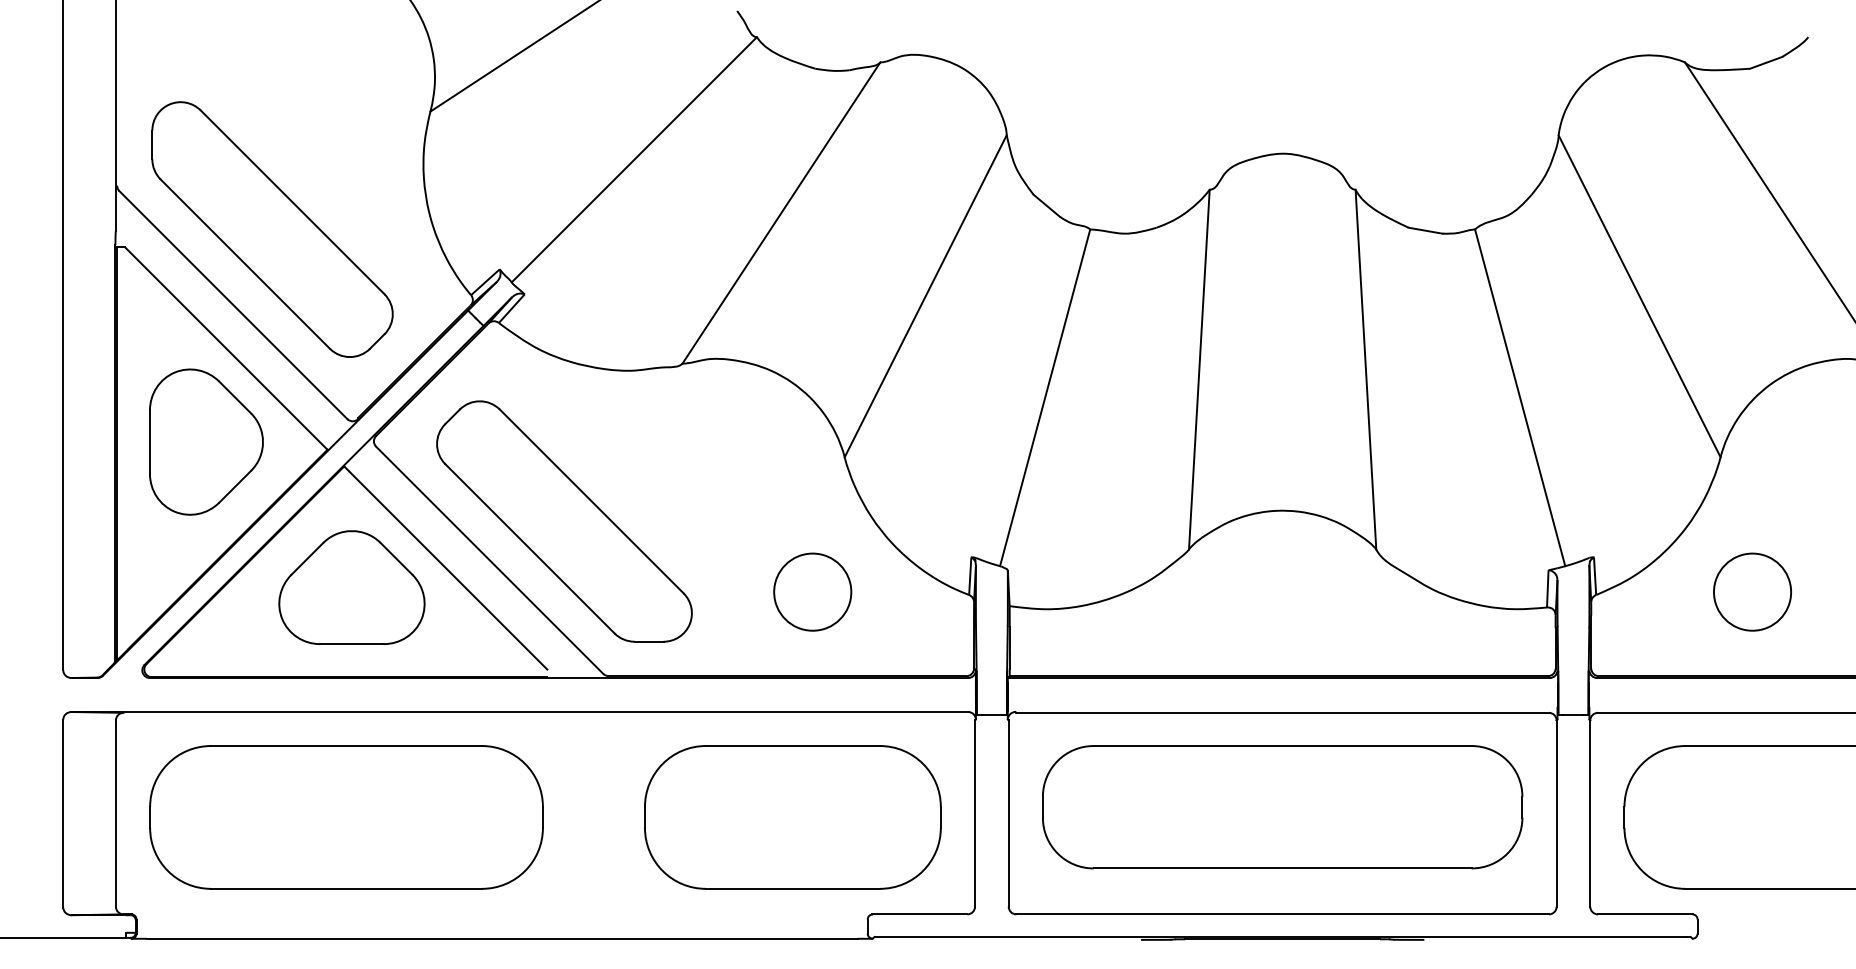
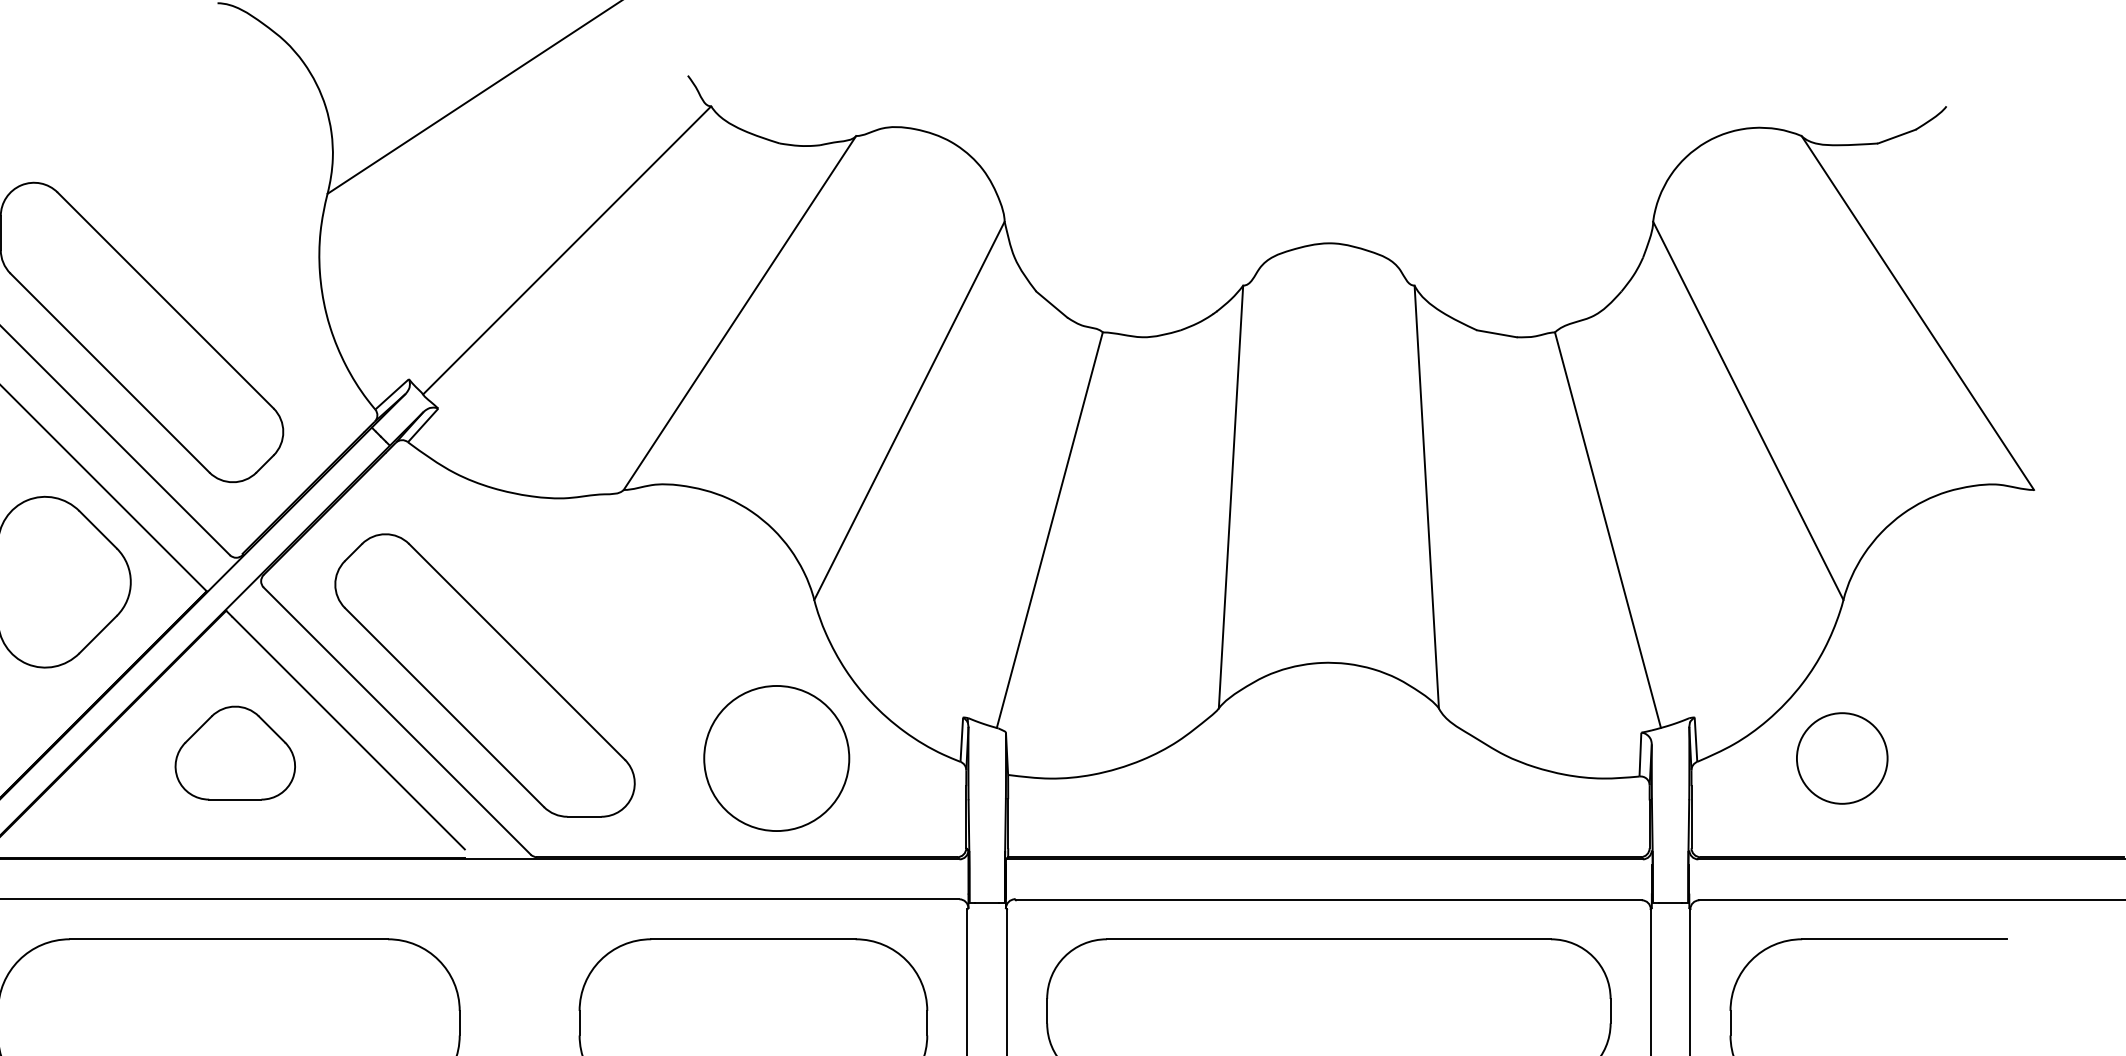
part: (351, 587) -> (234, 753), size x0.7
circle: (812, 591) -> (776, 757), size x1.6
circle: (1752, 591) -> (1842, 757), moved

